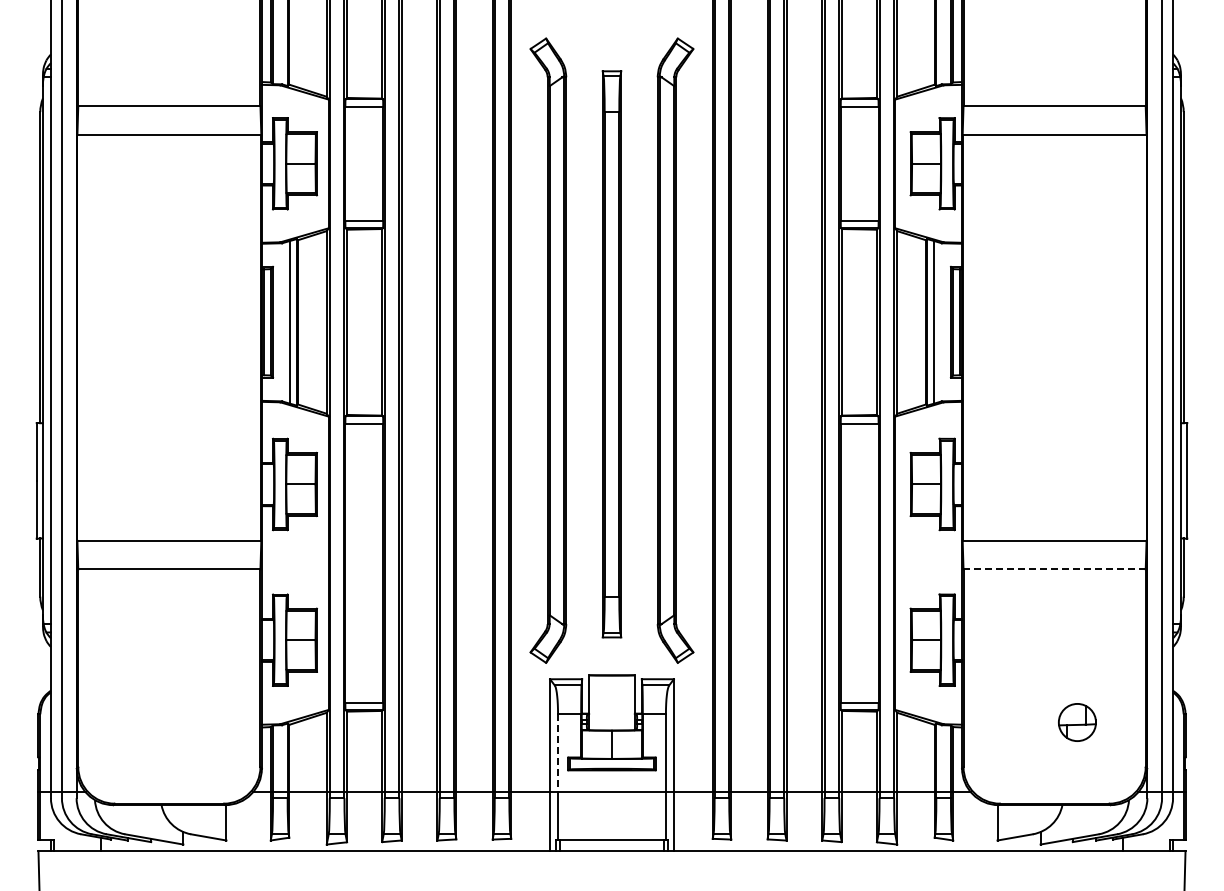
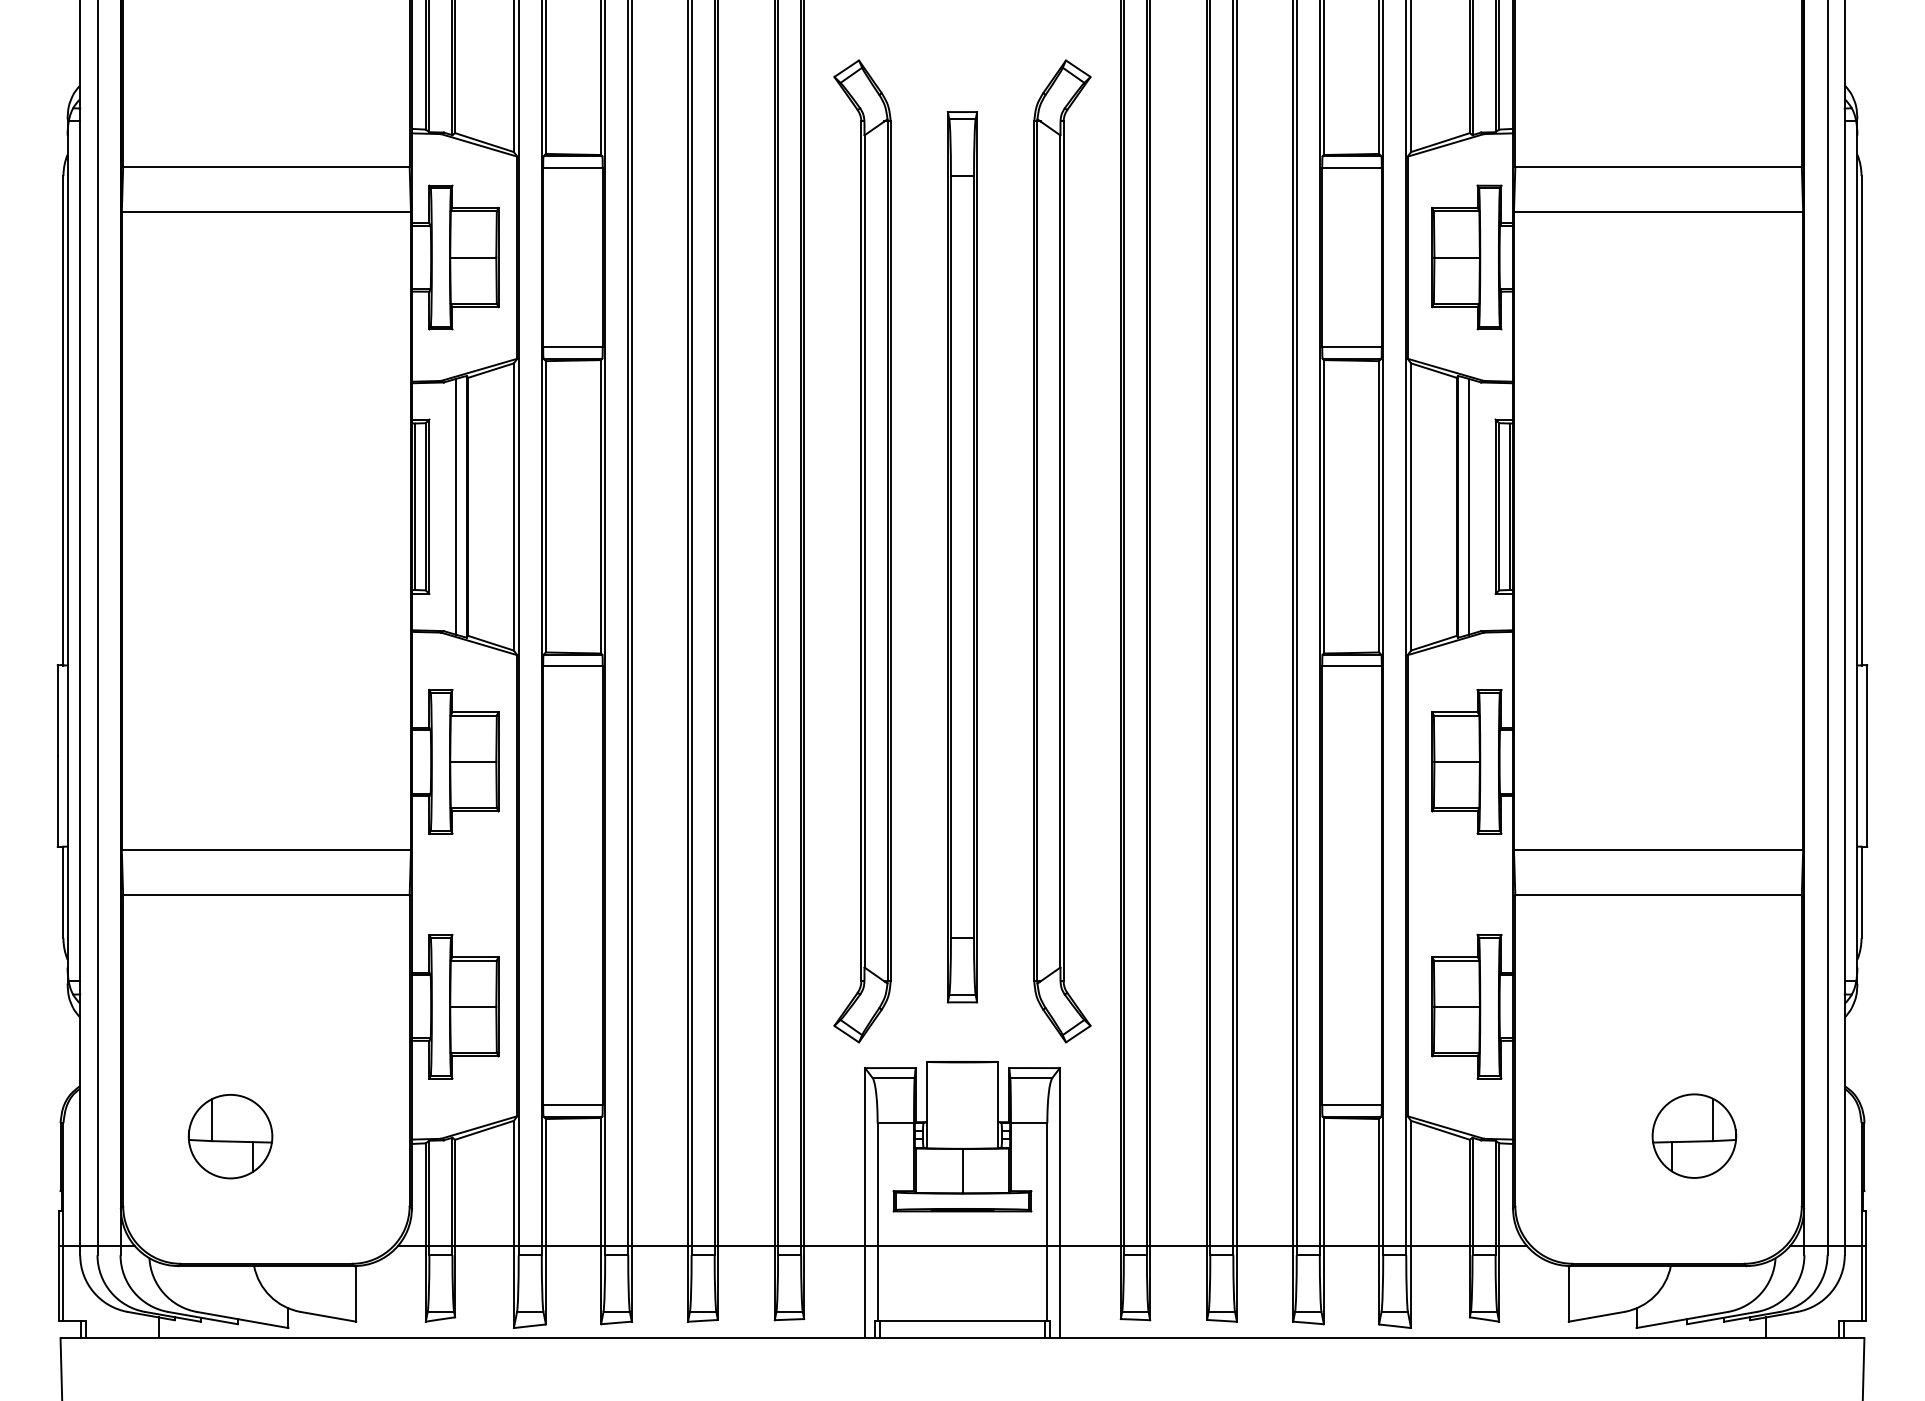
line: (1054, 569) -> (1658, 895), dashed -> solid
part: (146, 722) -> (230, 1136), added
part: (1077, 722) -> (1694, 1136), size x1.43
line: (558, 753) -> (878, 1184), dashed -> solid

